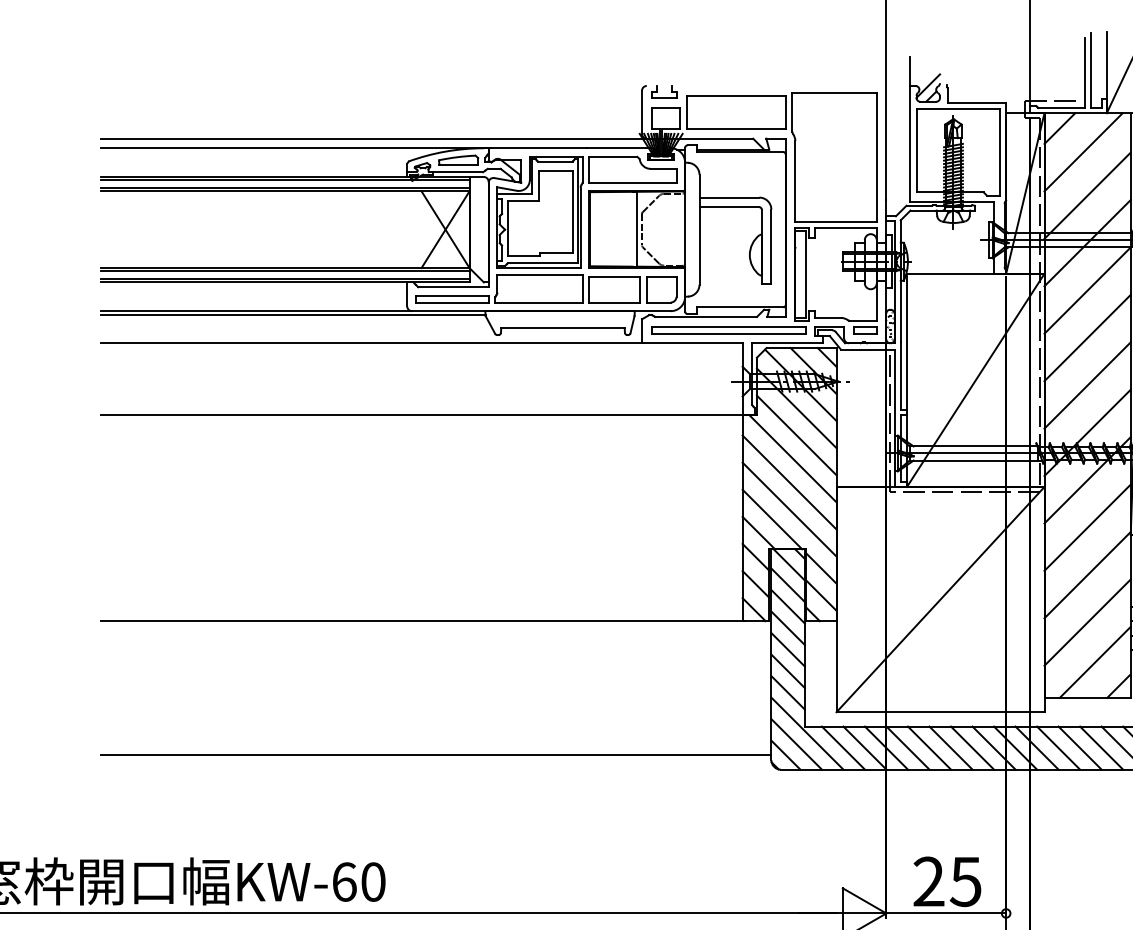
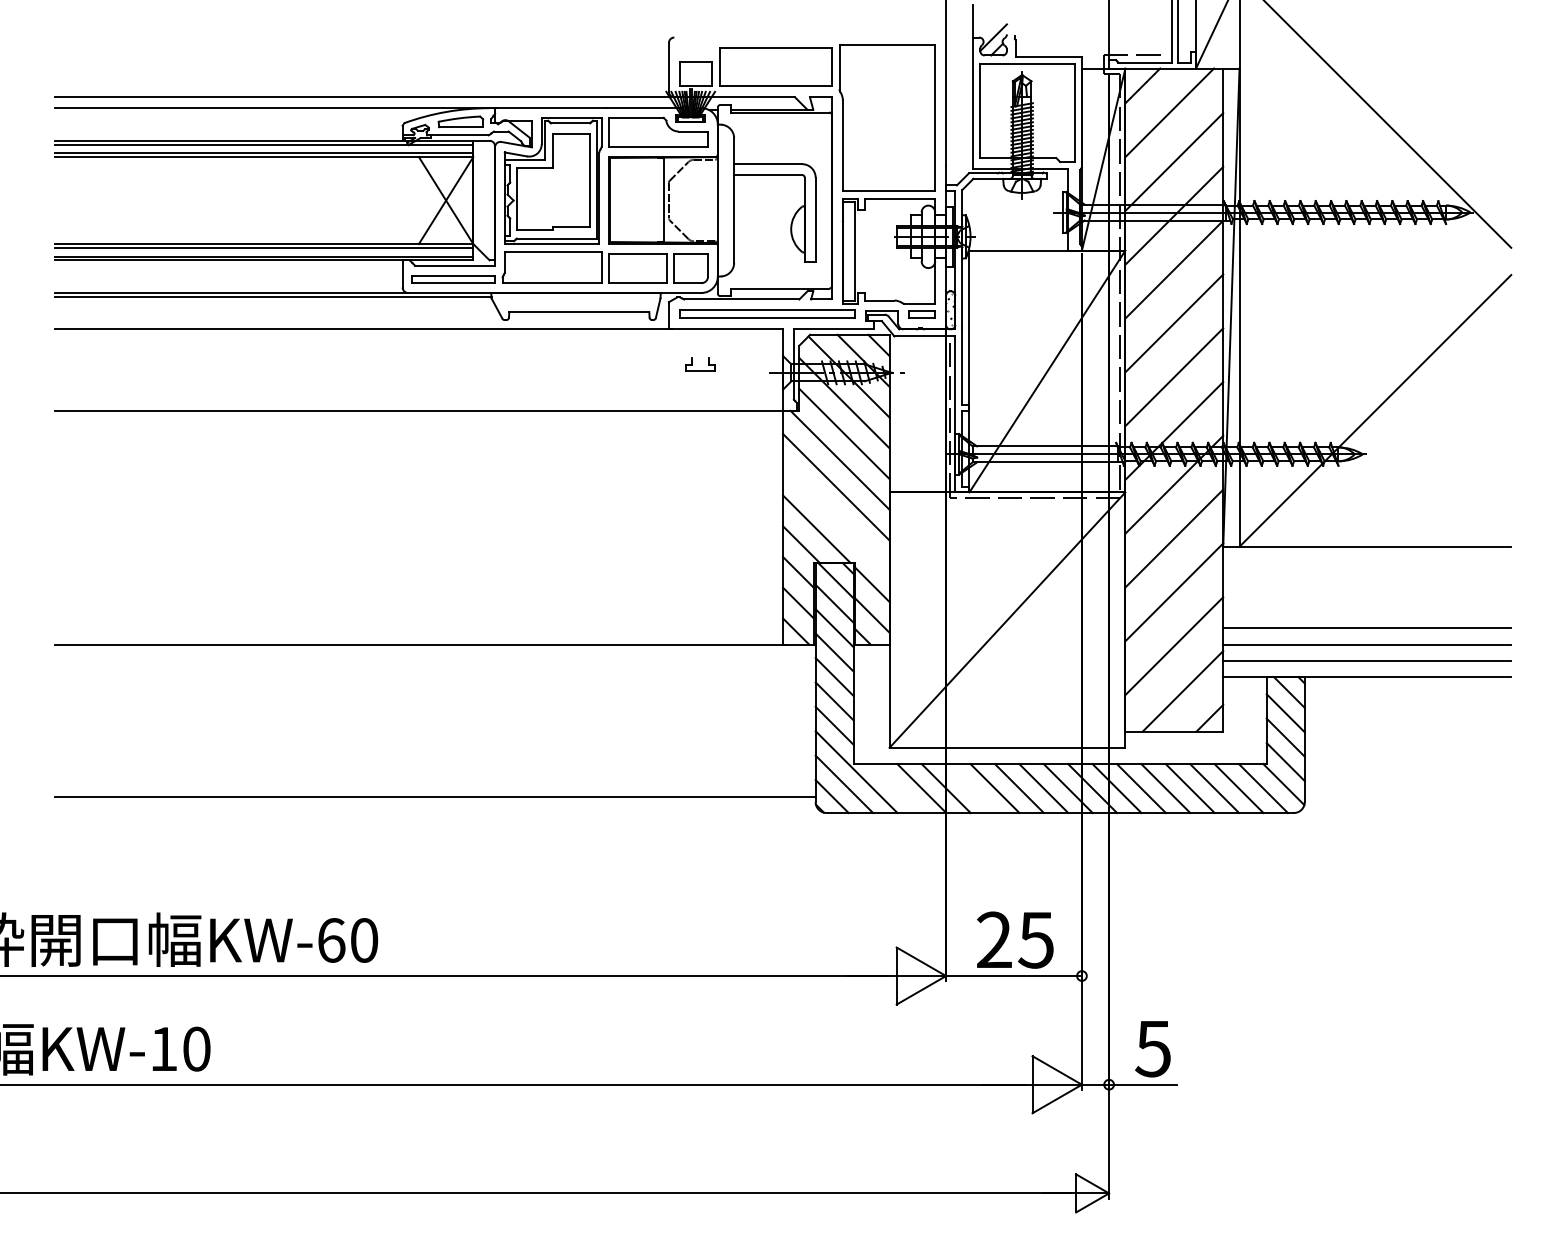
part: (664, 92) -> (700, 364), moved
line: (789, 509) -> (836, 517), removed
line: (843, 748) -> (897, 788), removed
line: (907, 748) -> (970, 788), removed

